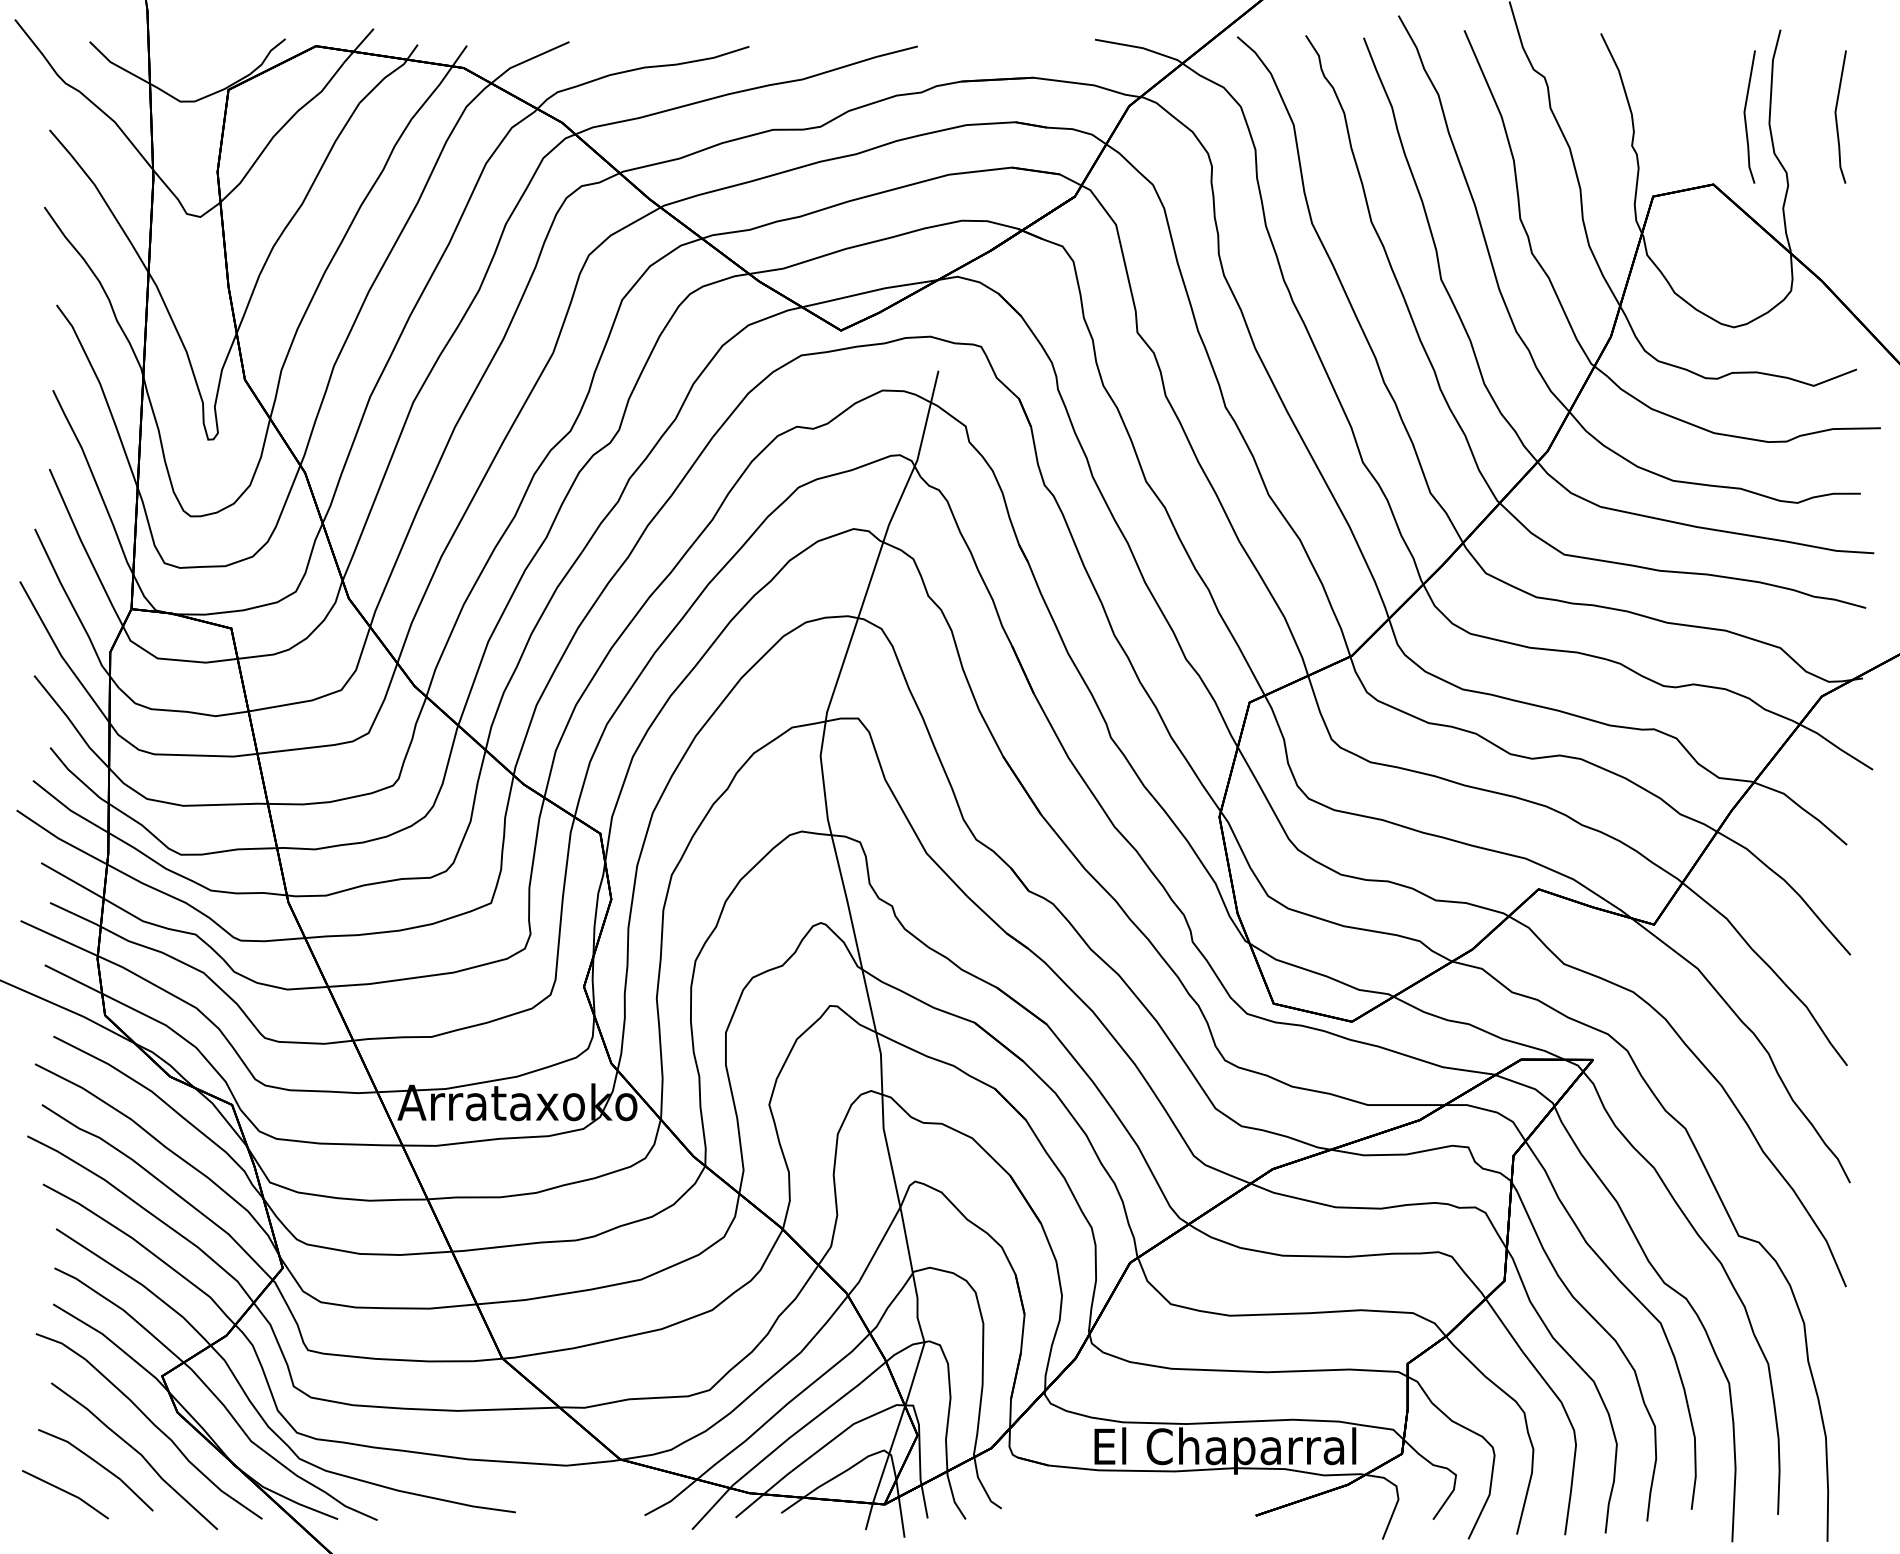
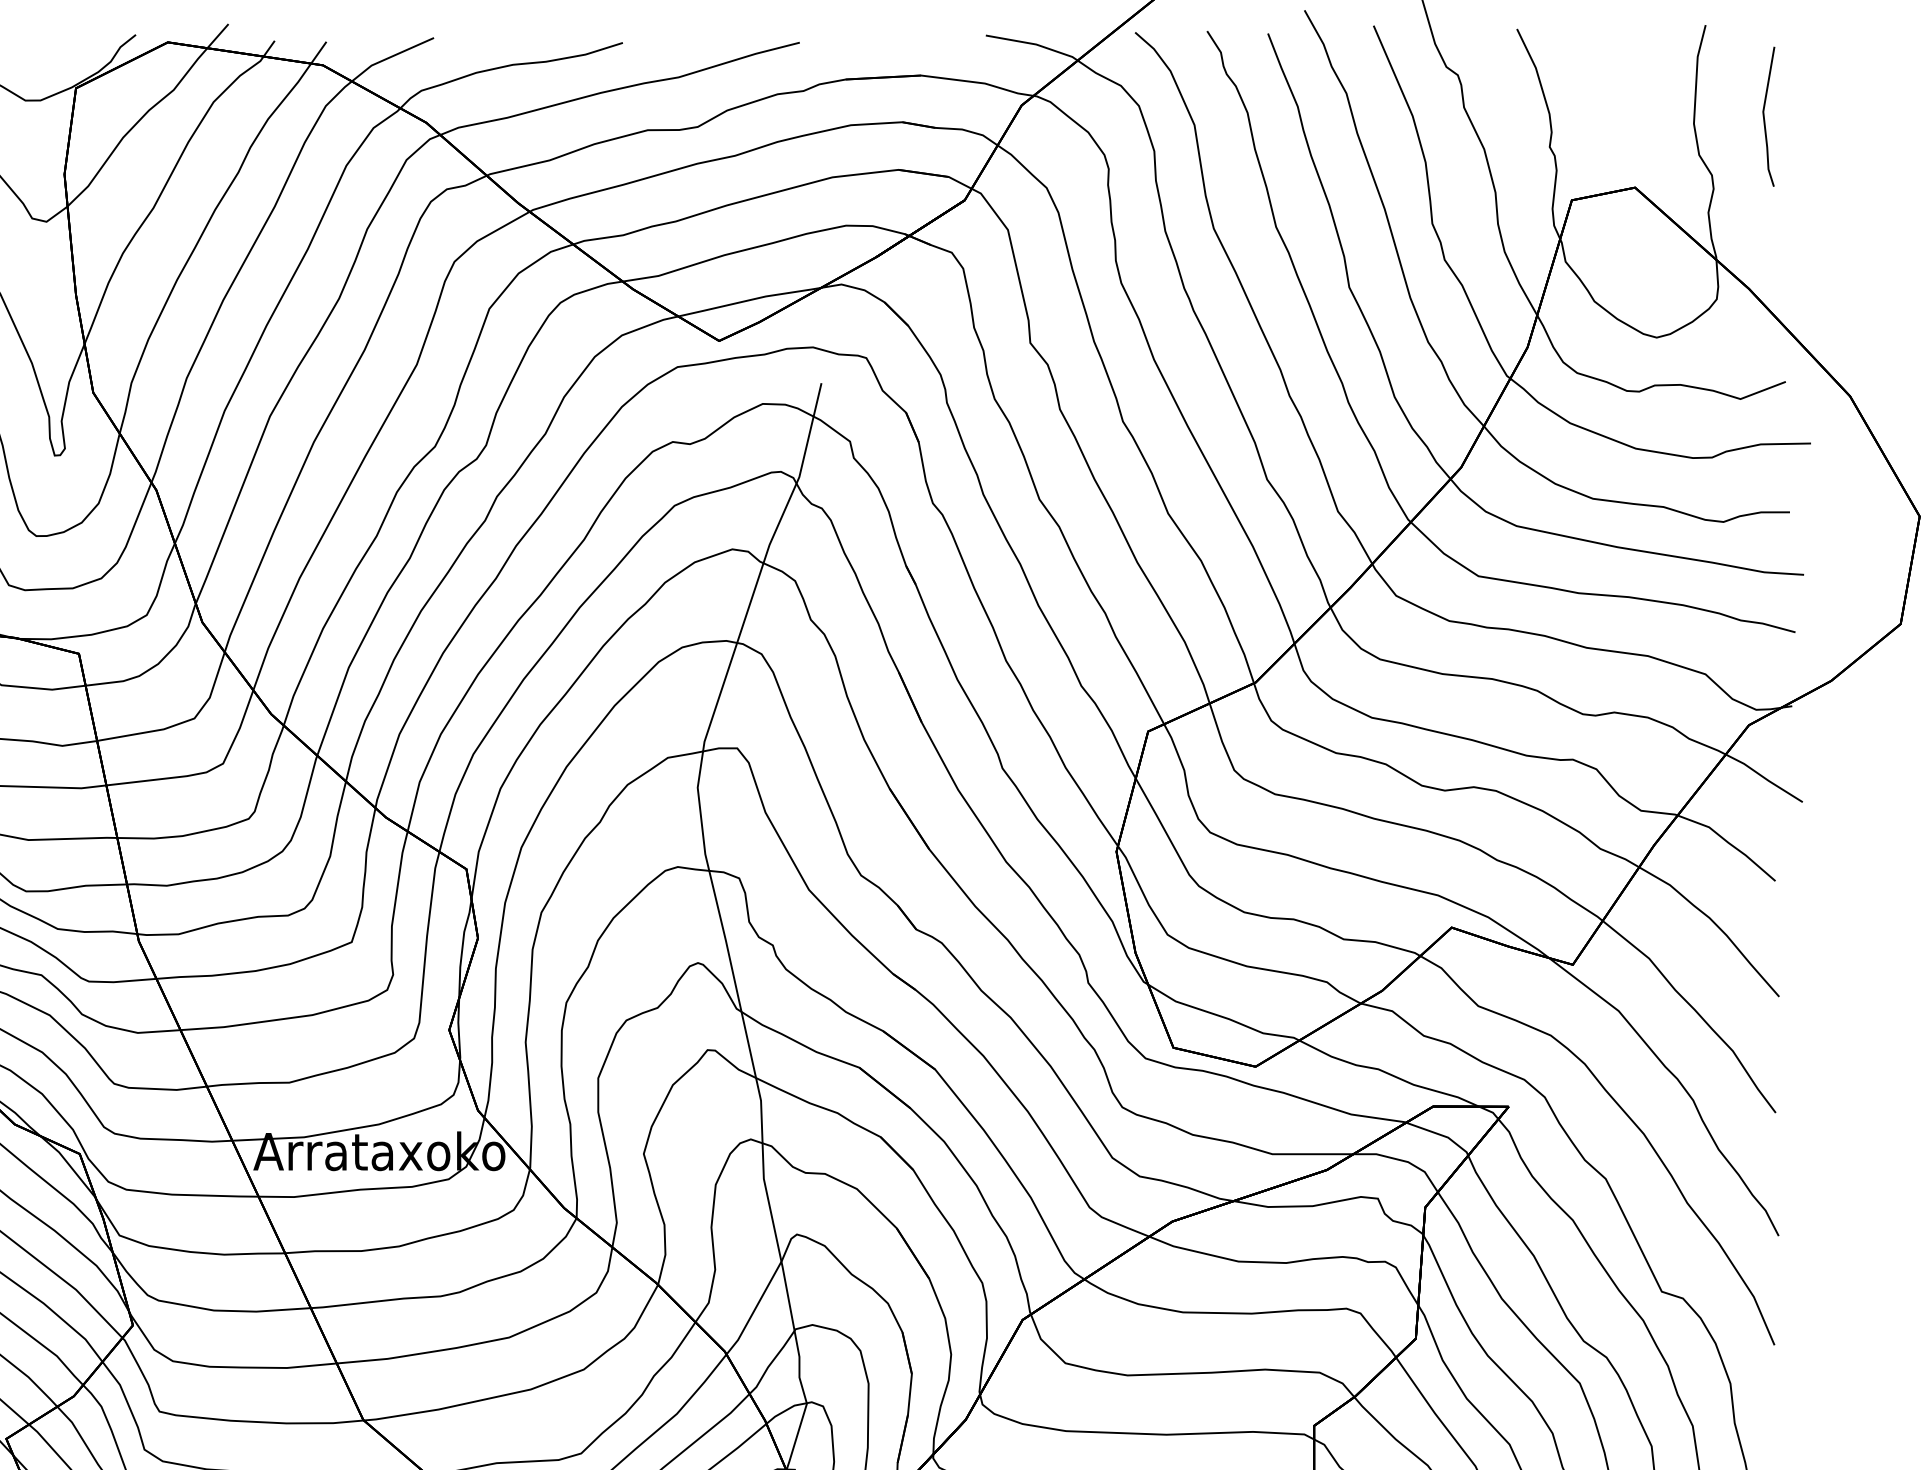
line: (1745, 116) -> (1668, 116), removed

